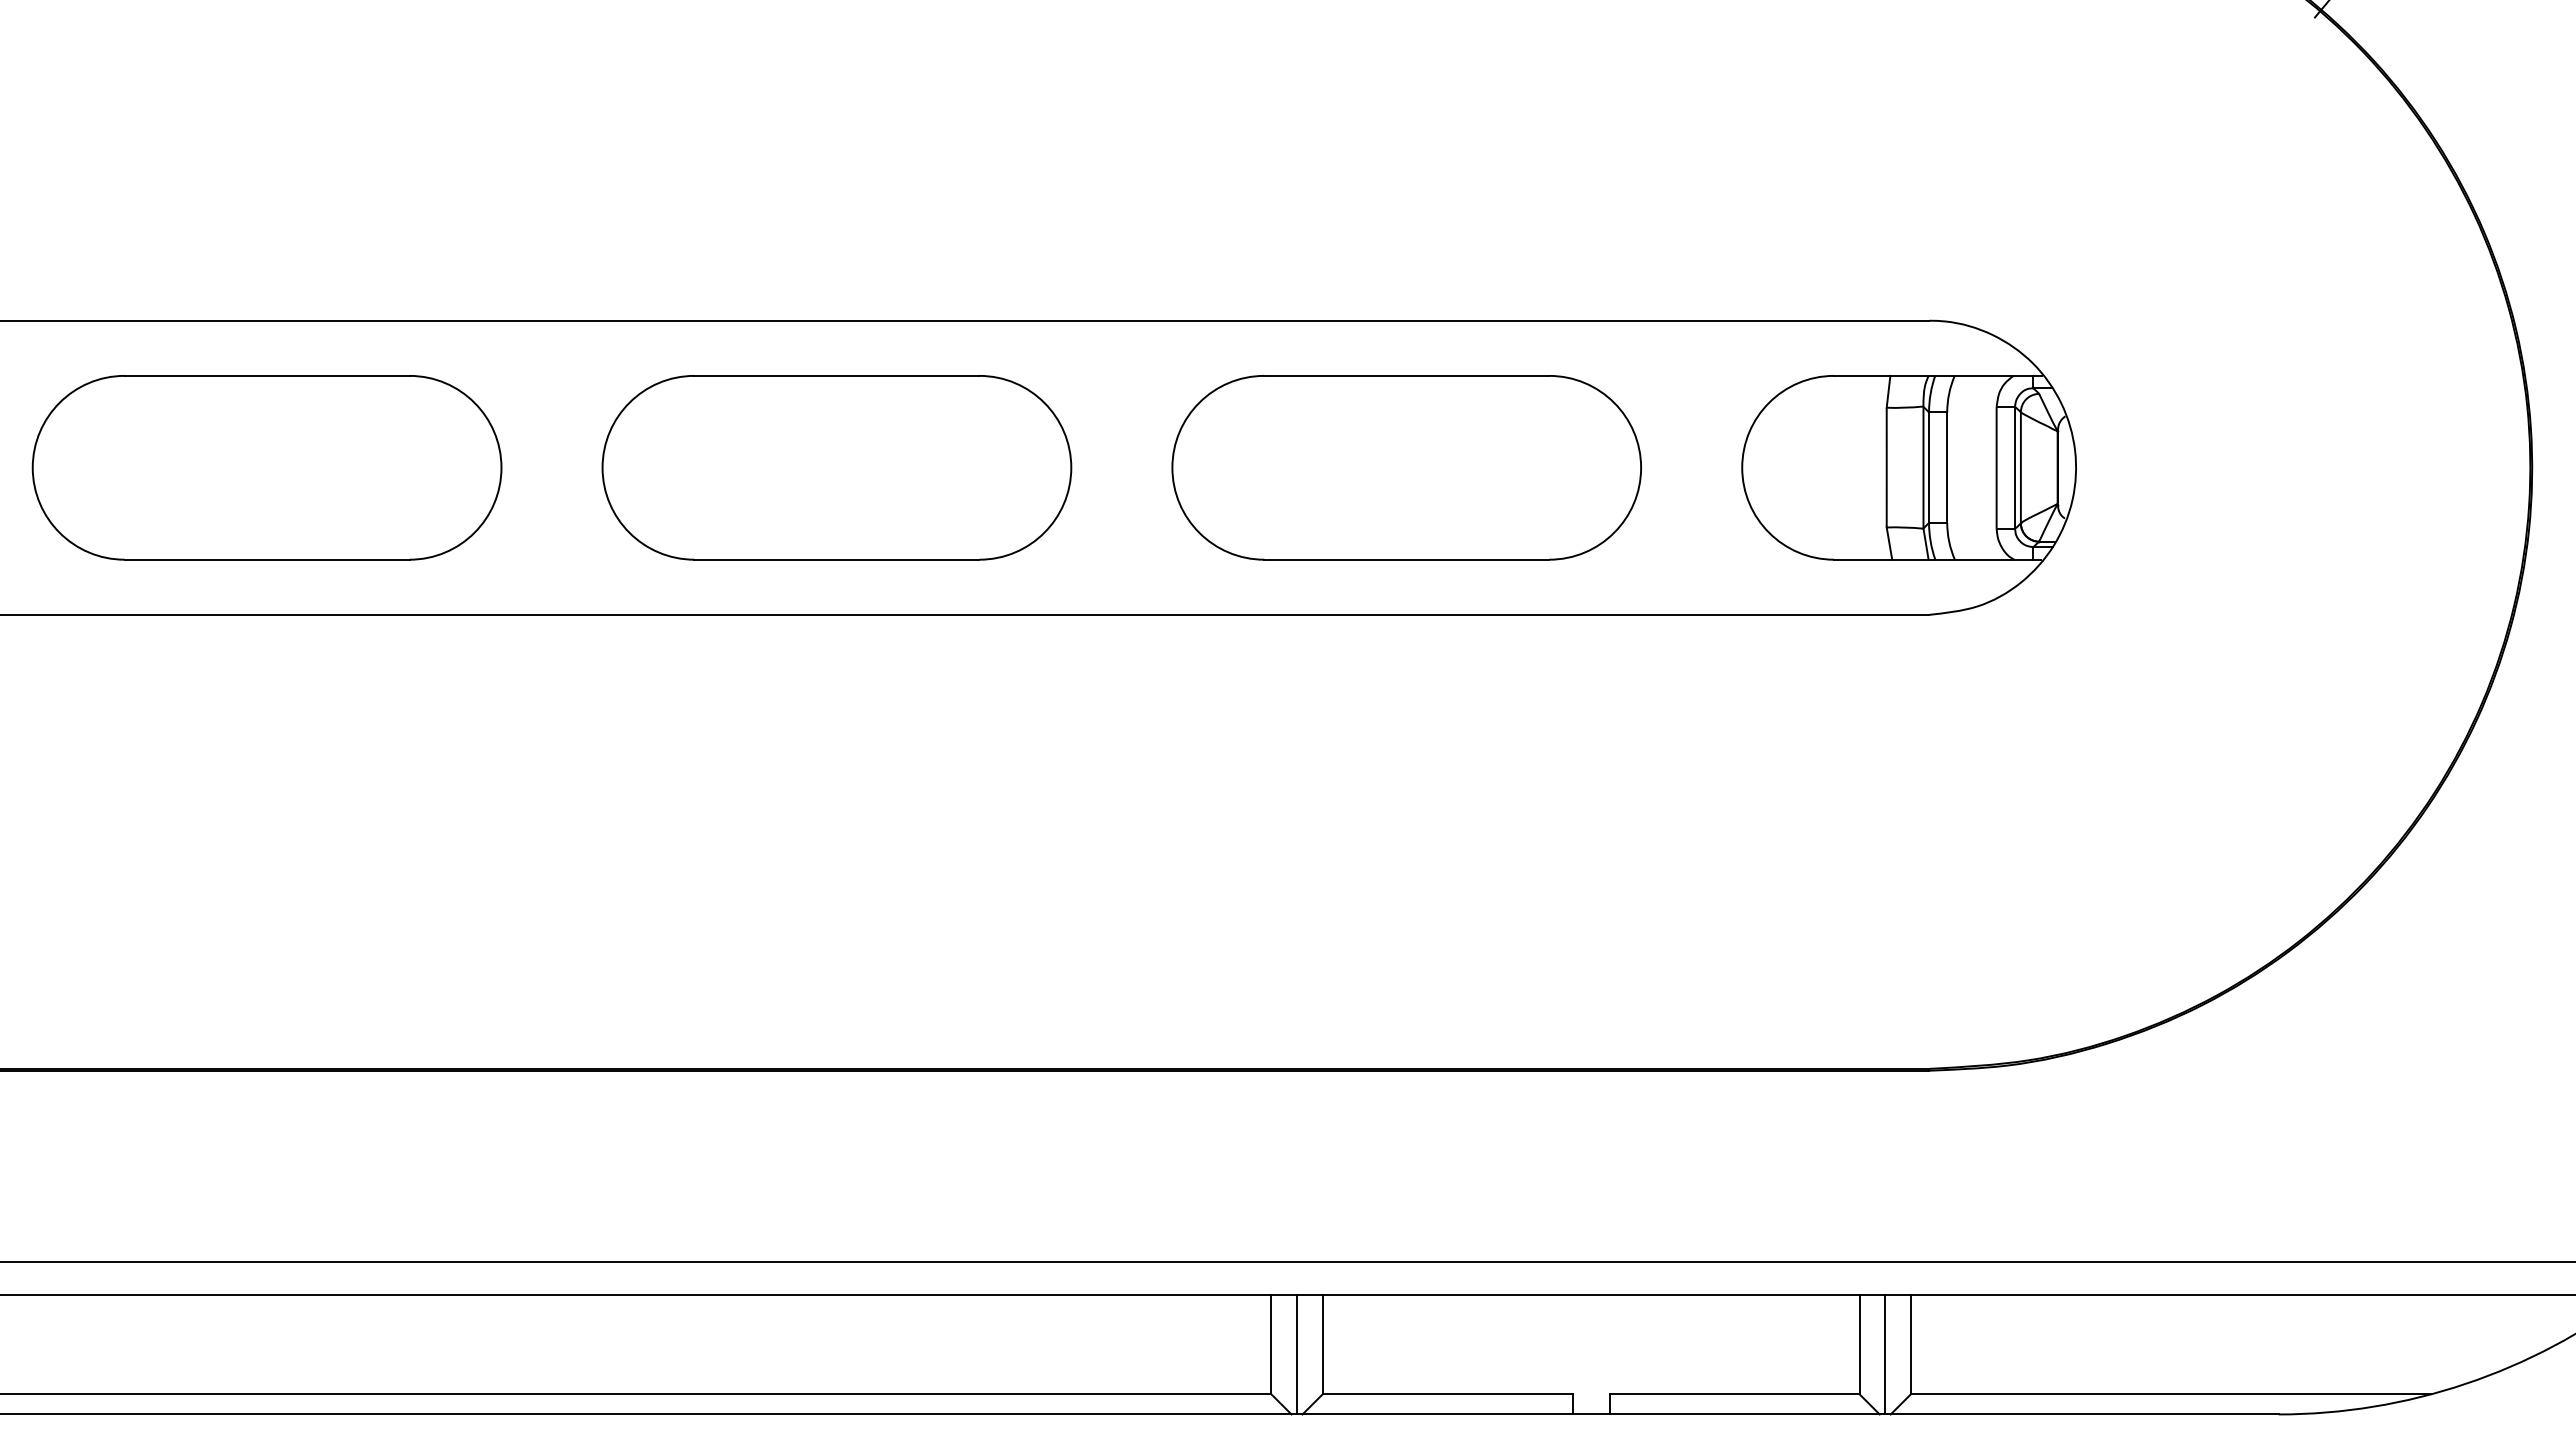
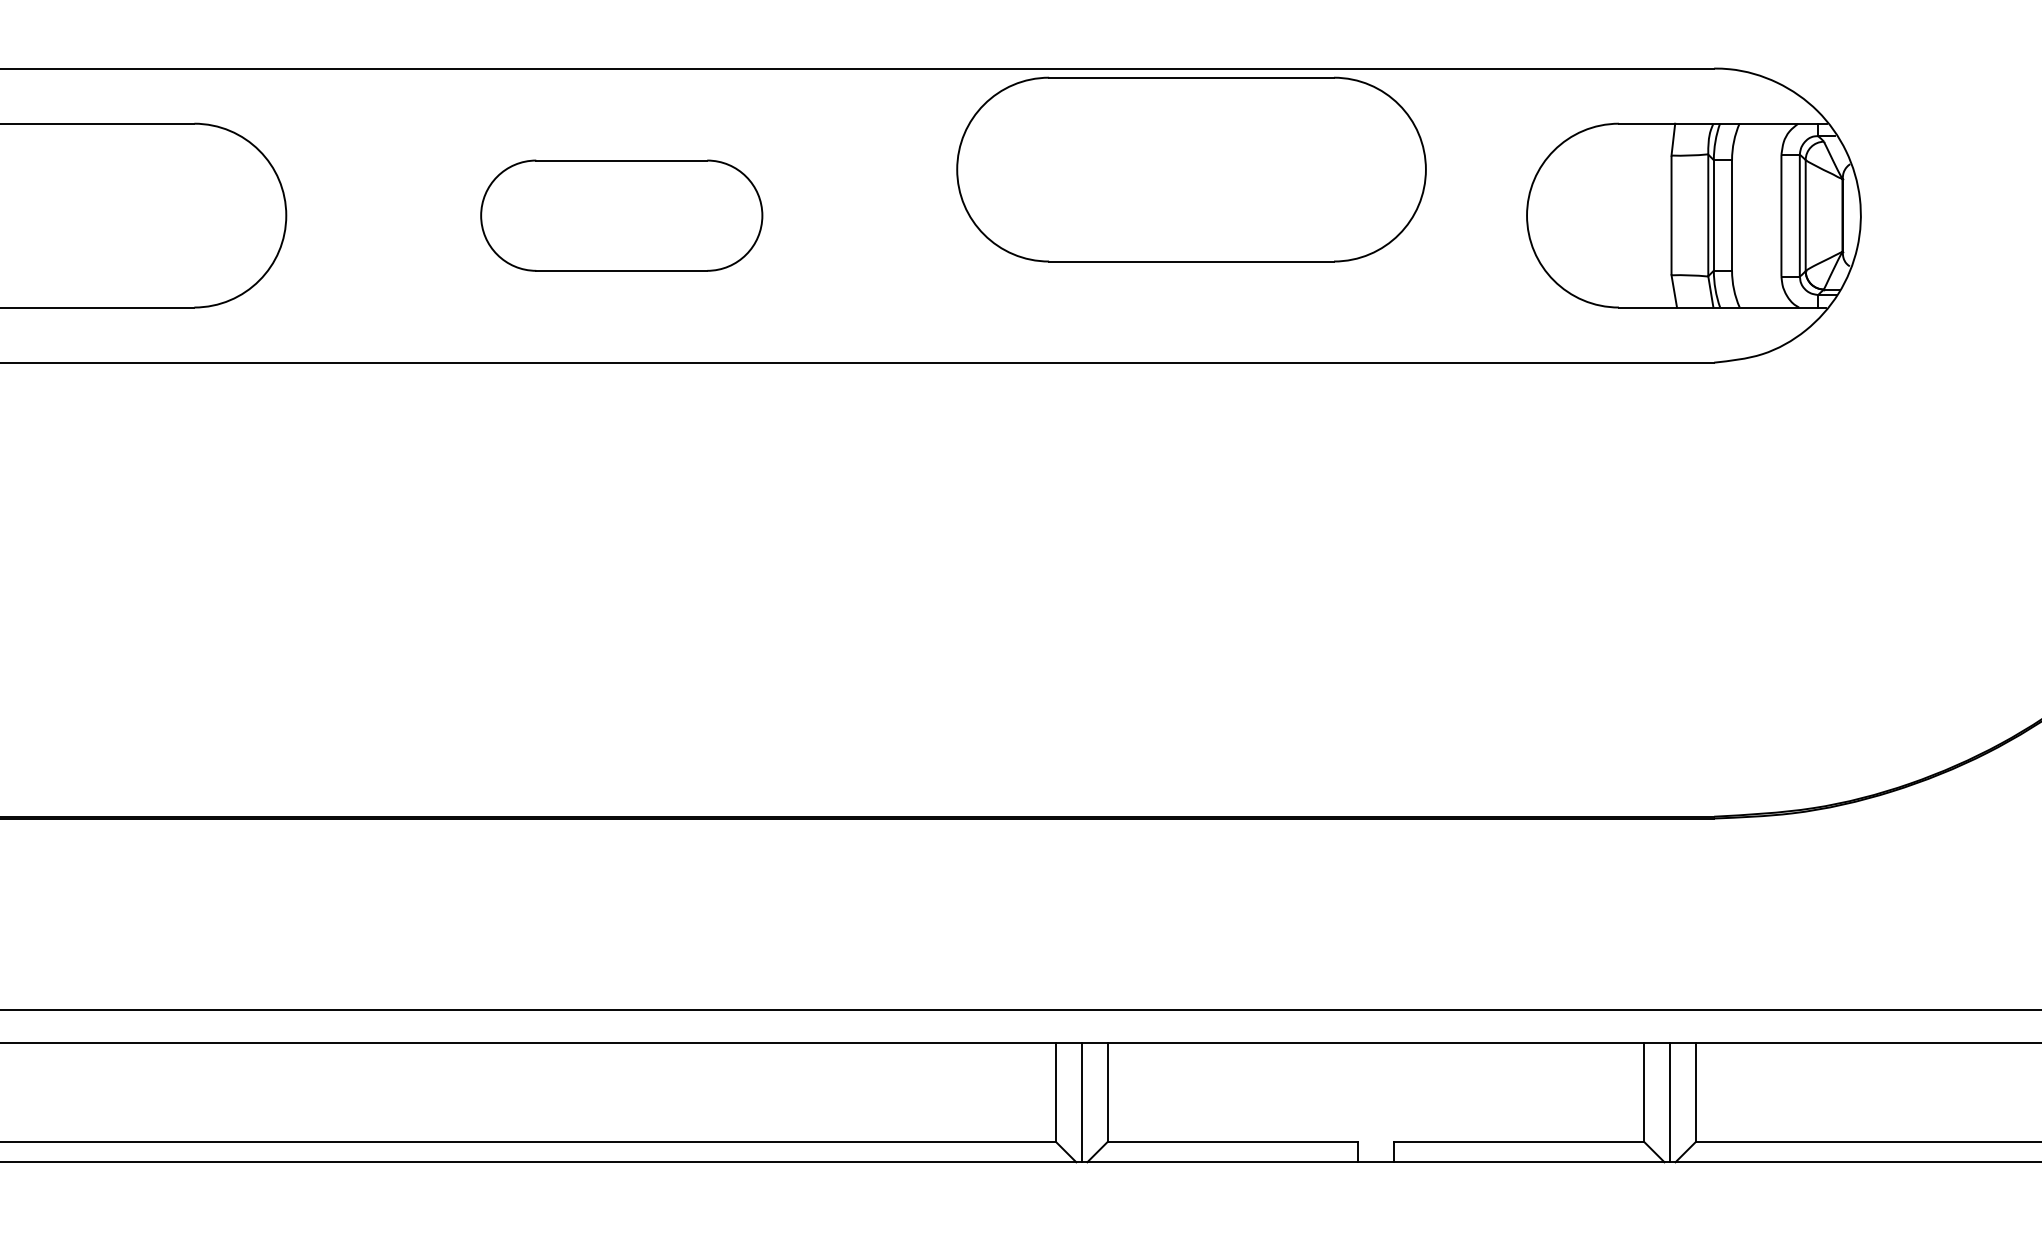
part: (836, 467) -> (621, 215), size x0.6
part: (1406, 467) -> (1191, 169), moved

